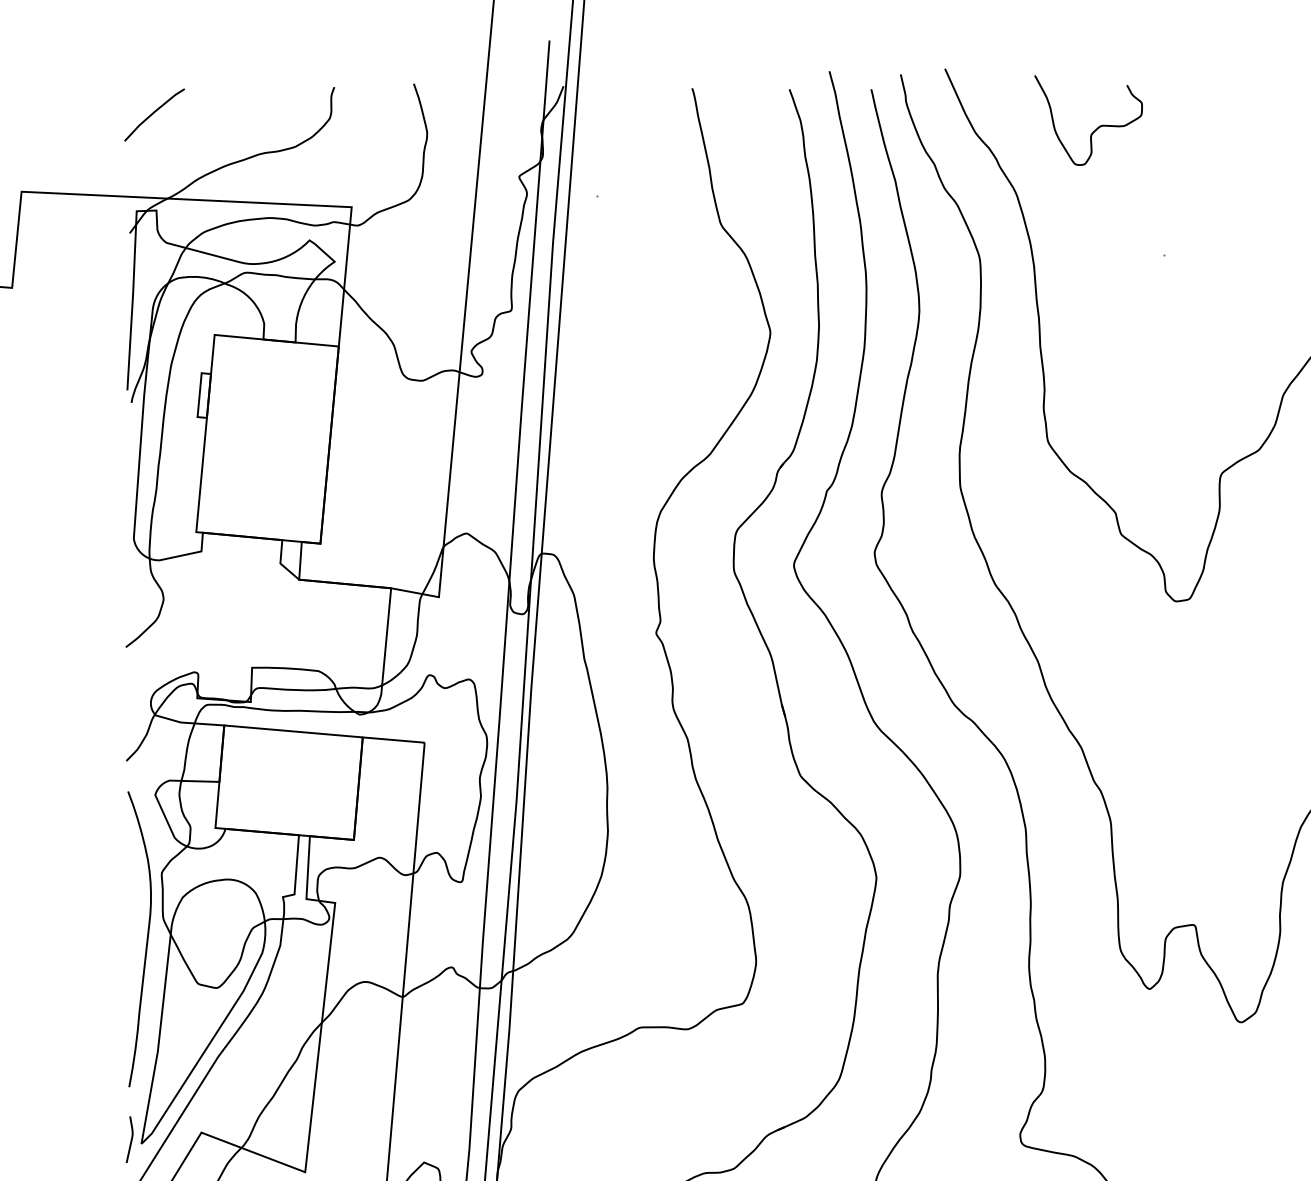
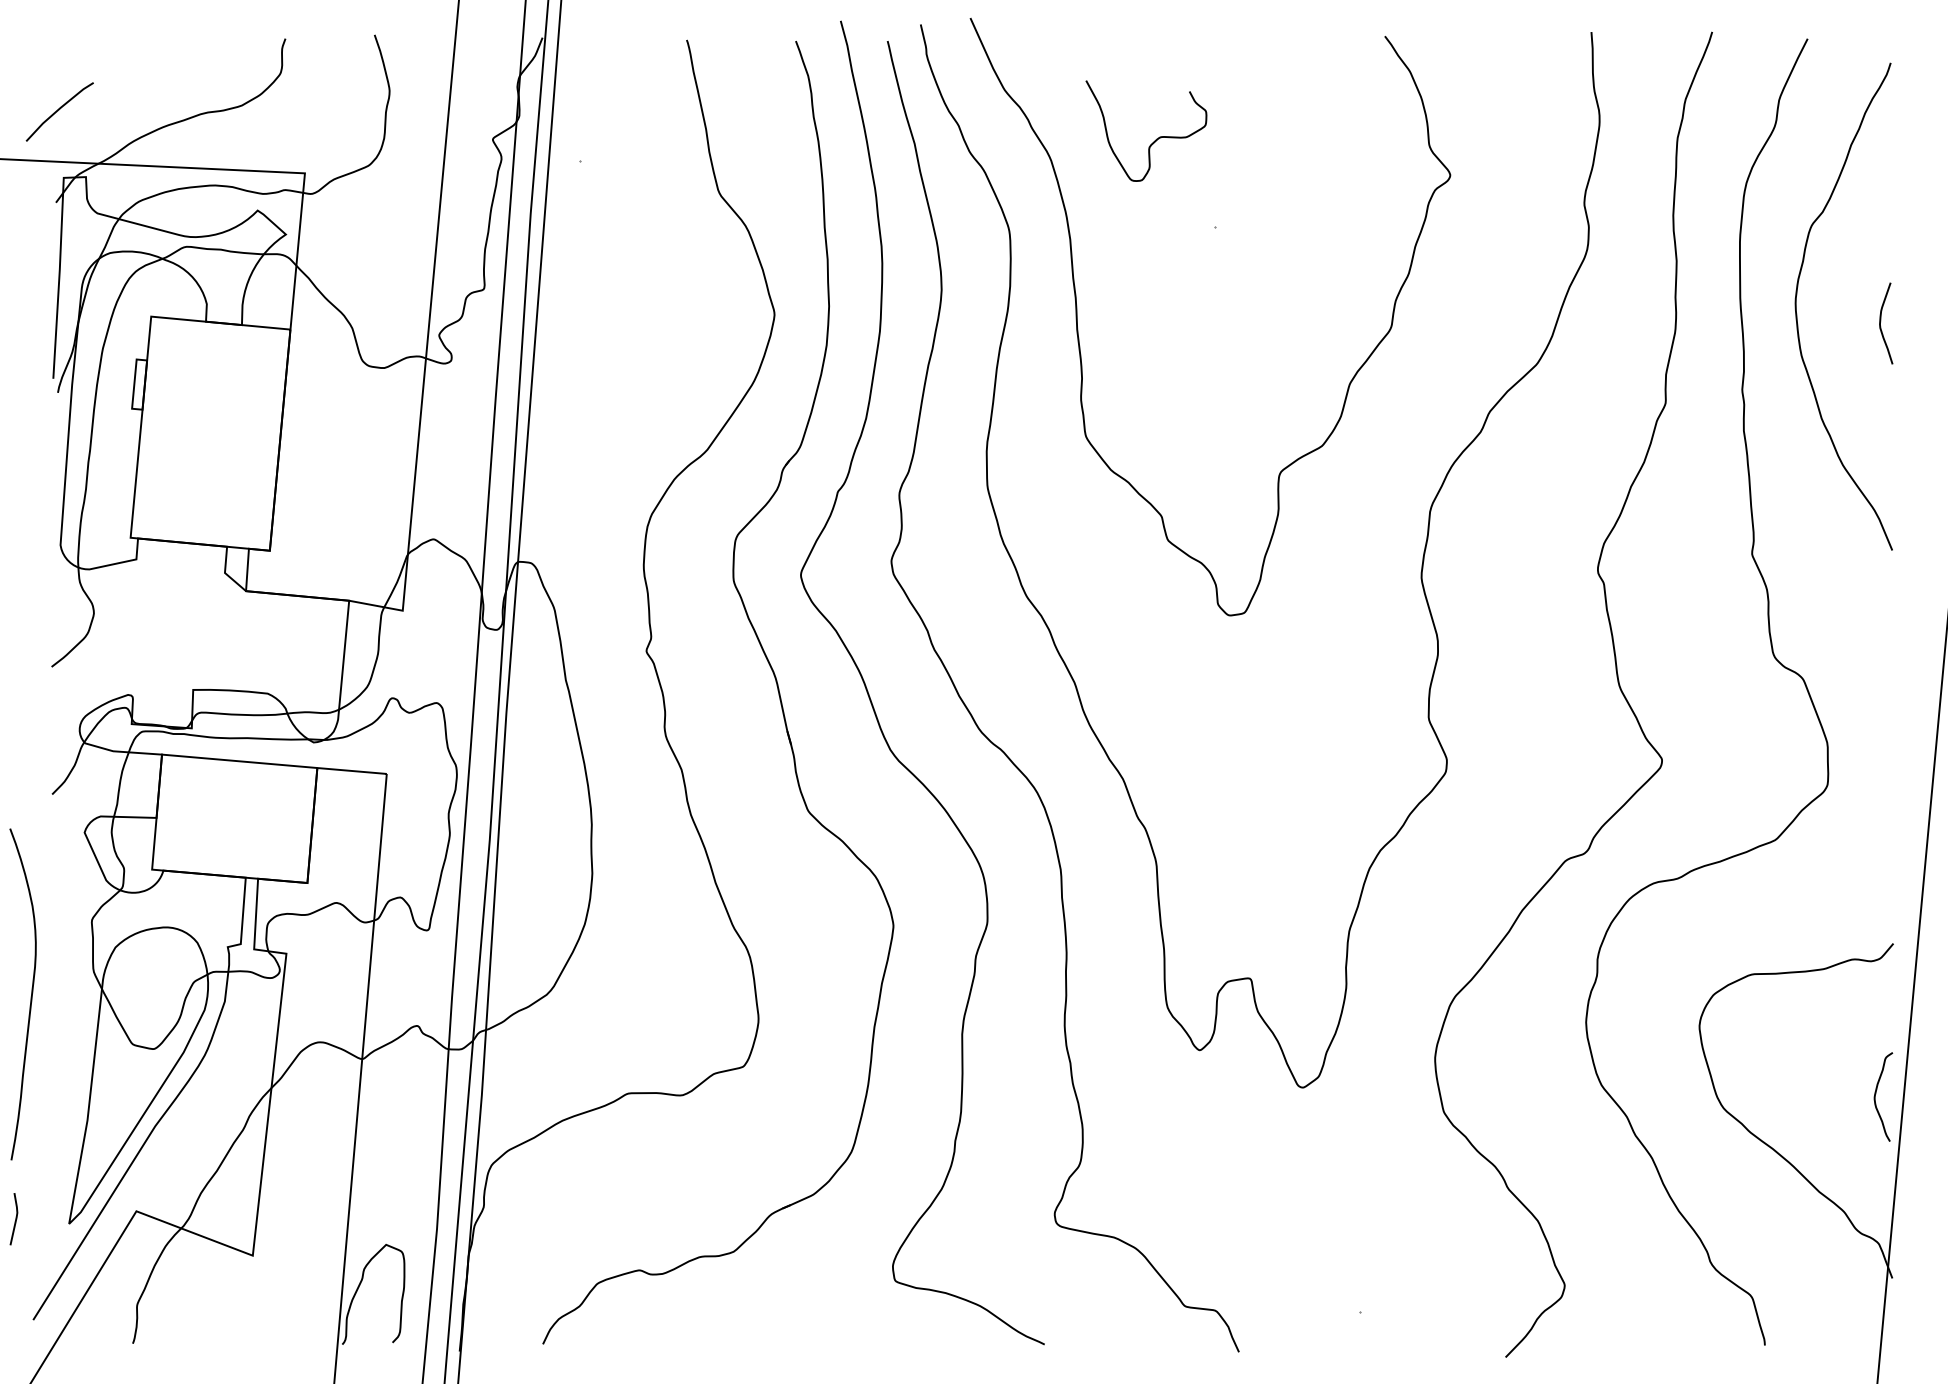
line: (154, 113) -> (59, 110), moved
curve: (1096, 127) -> (1155, 139), moved
curve: (146, 941) -> (30, 996), moved
line: (131, 1139) -> (15, 1219), moved

